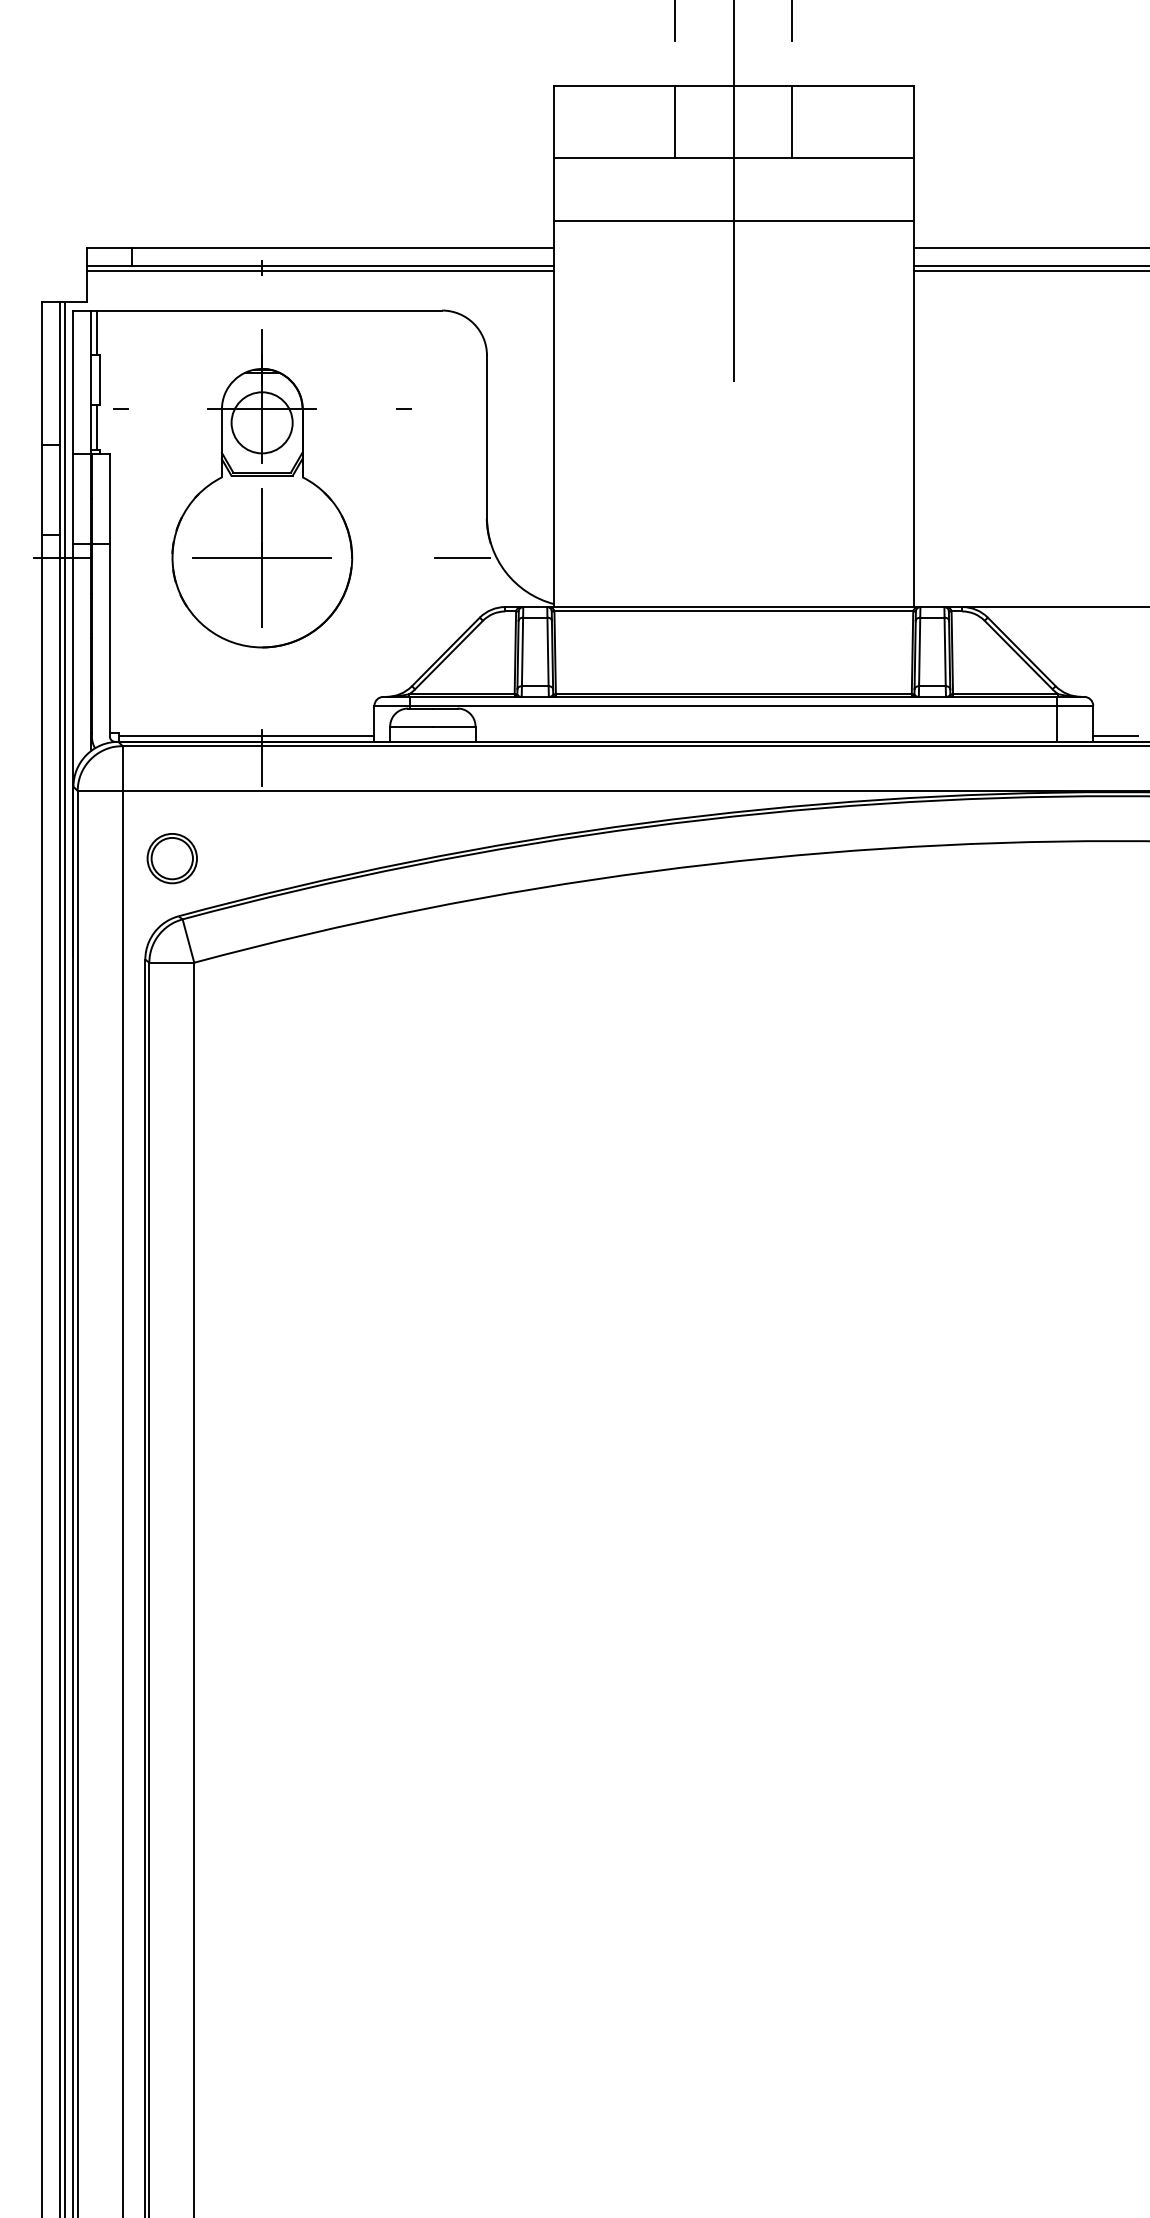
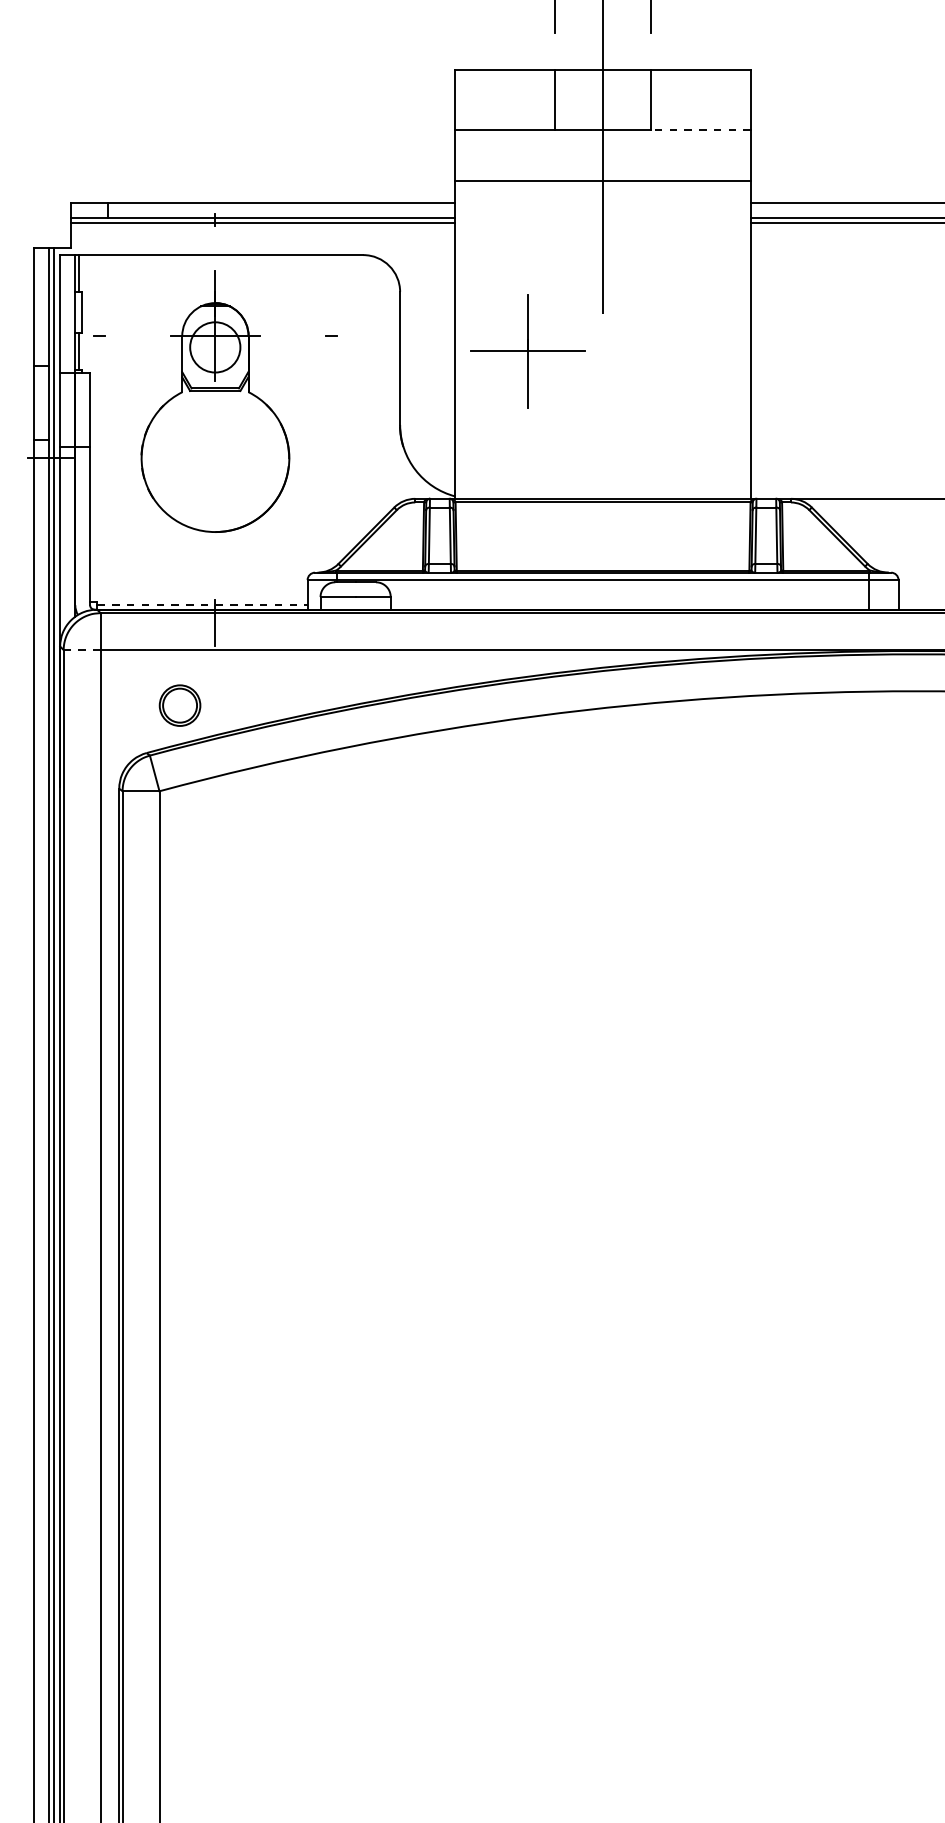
line: (852, 157) -> (700, 129), solid -> dashed
part: (261, 557) -> (527, 351), moved
line: (462, 557) -> (380, 458), removed
line: (246, 736) -> (202, 605), solid -> dashed
line: (1115, 736) -> (916, 605), removed
line: (100, 790) -> (82, 649), solid -> dashed
part: (171, 858) -> (179, 705), moved

